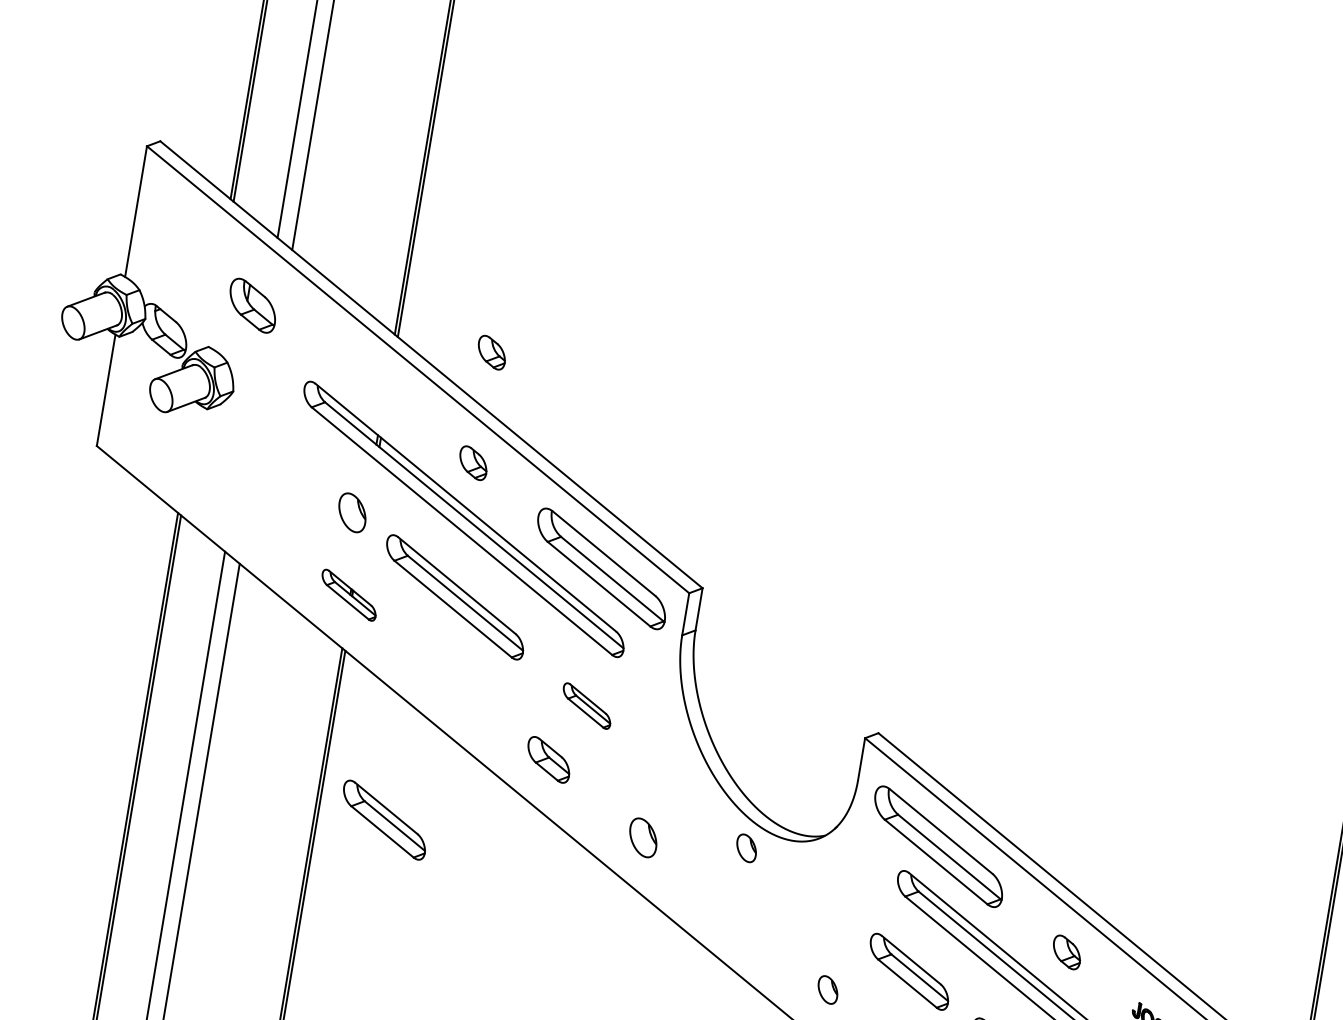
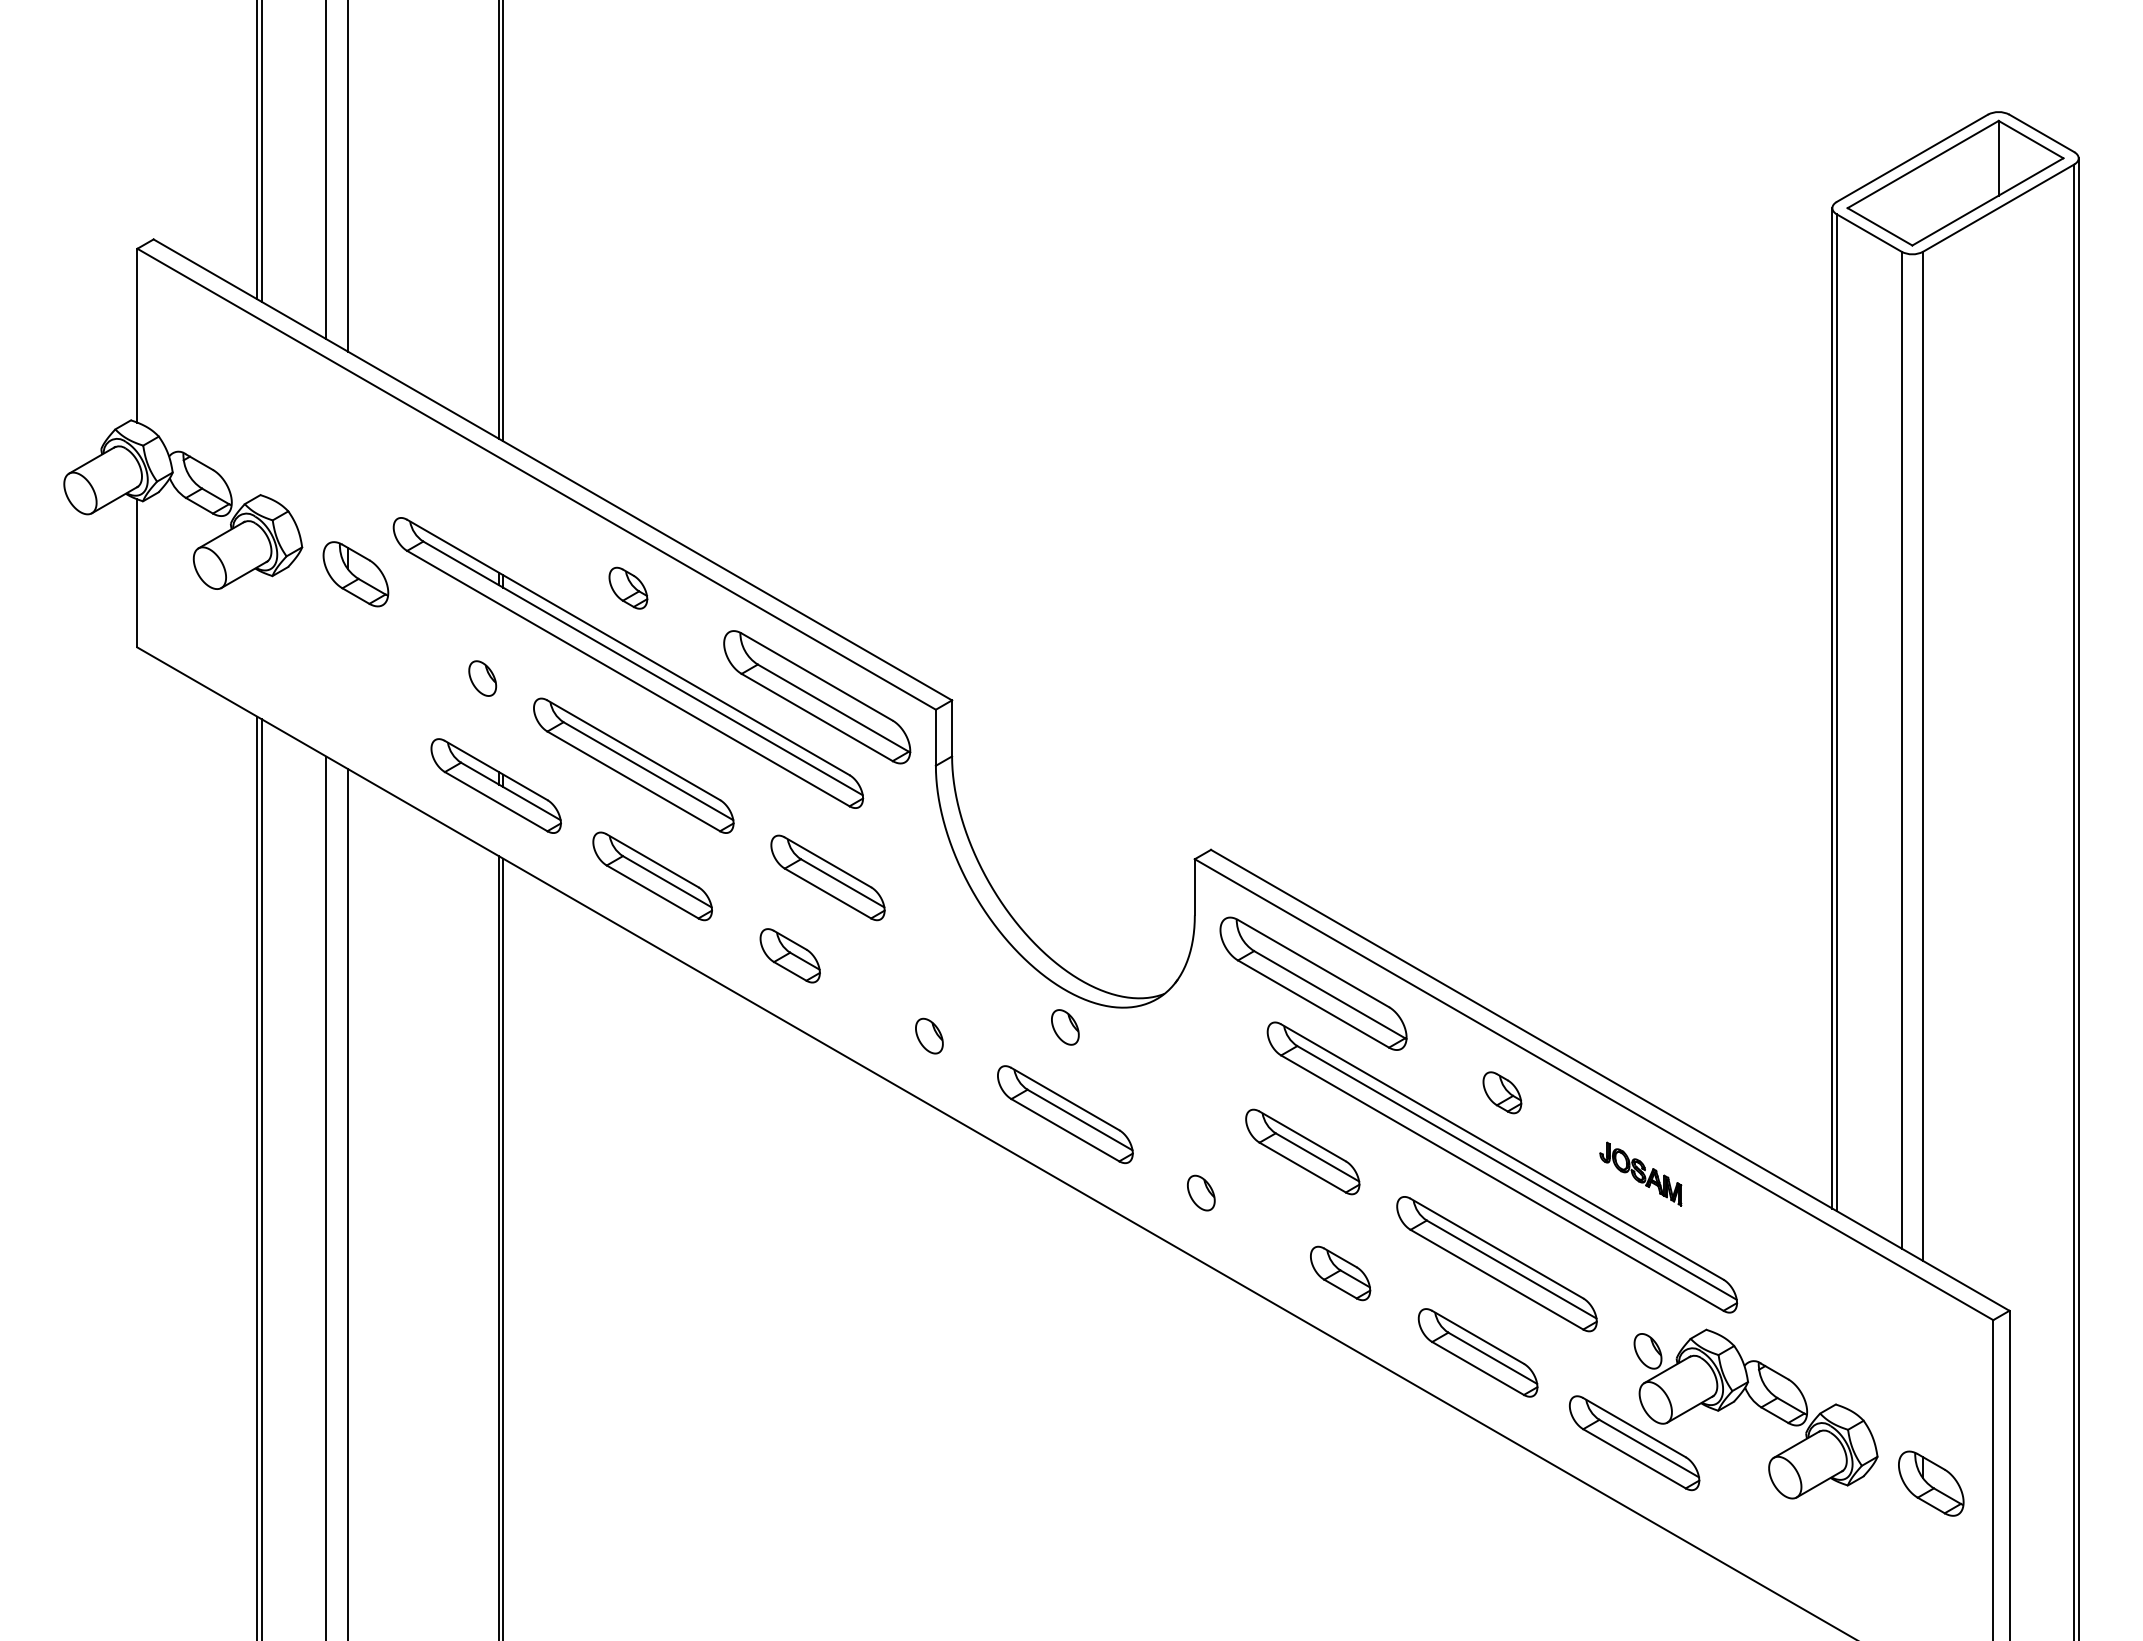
part: (252, 305) -> (355, 574), moved
part: (492, 352) -> (628, 440), removed
part: (352, 512) -> (482, 678), size x0.71
part: (348, 594) -> (495, 785), size x1.67
part: (586, 705) -> (827, 877), size x1.67
part: (384, 820) -> (652, 876), moved
part: (643, 837) -> (929, 1035), size x0.71
part: (735, 913) -> (1065, 1114), added

